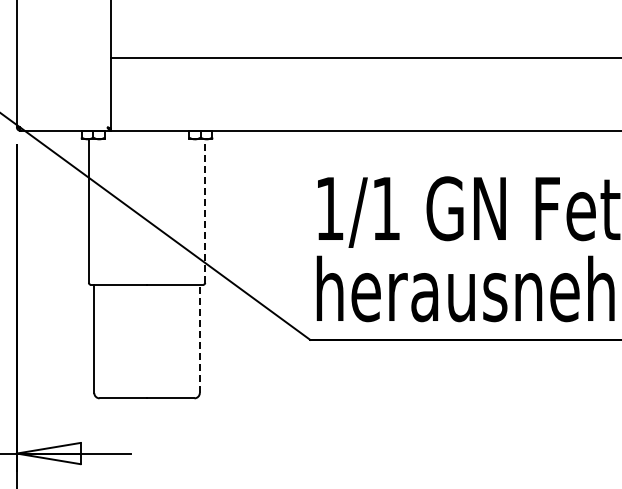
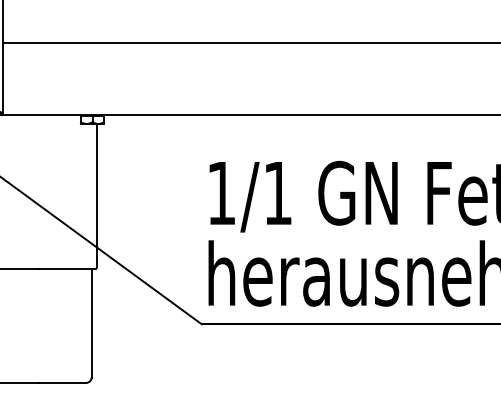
line: (205, 211) -> (97, 196), dashed -> solid
line: (199, 338) -> (91, 323), dashed -> solid

